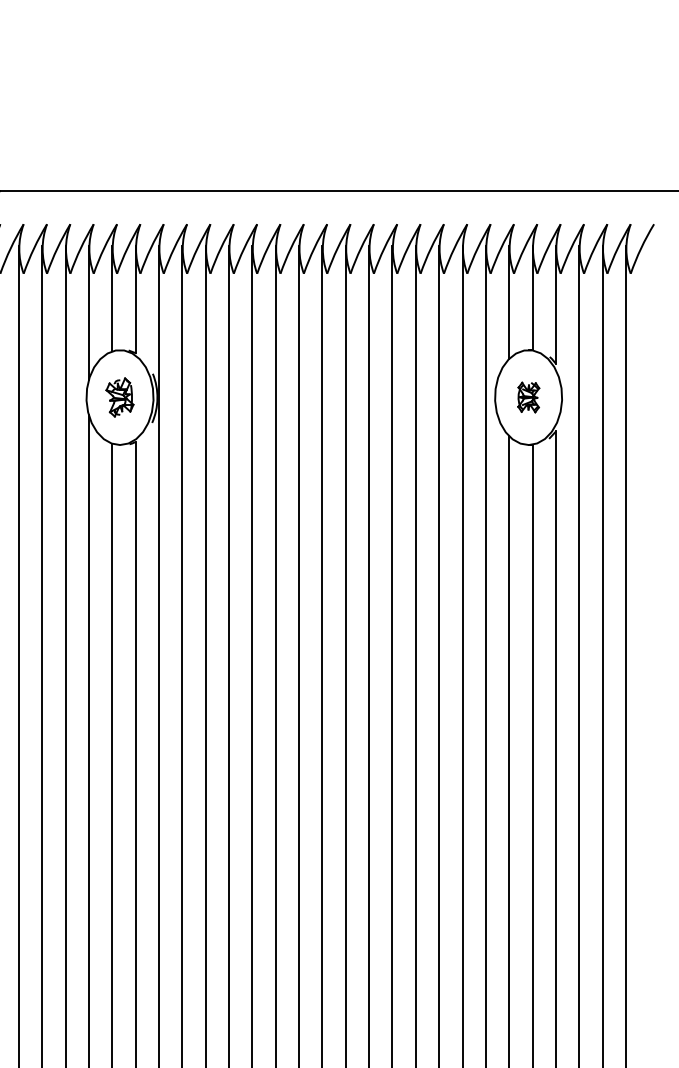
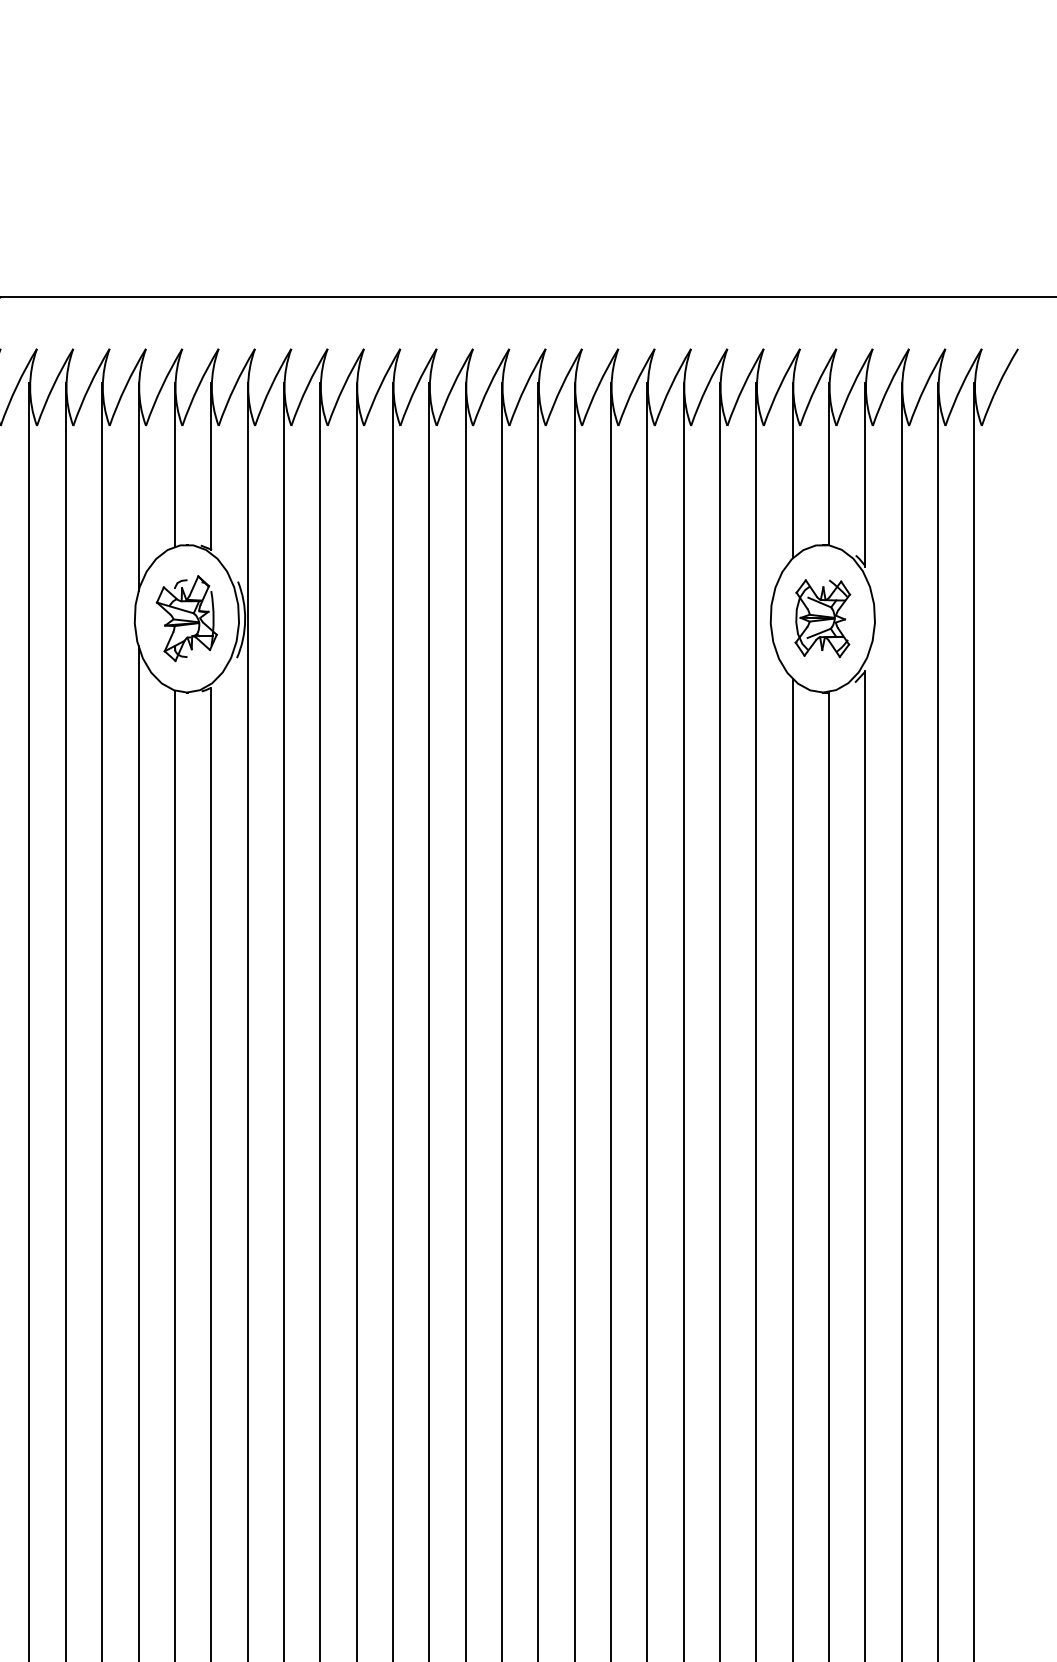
part: (119, 397) -> (186, 618), size x1.43
part: (528, 397) -> (822, 618), size x1.67

